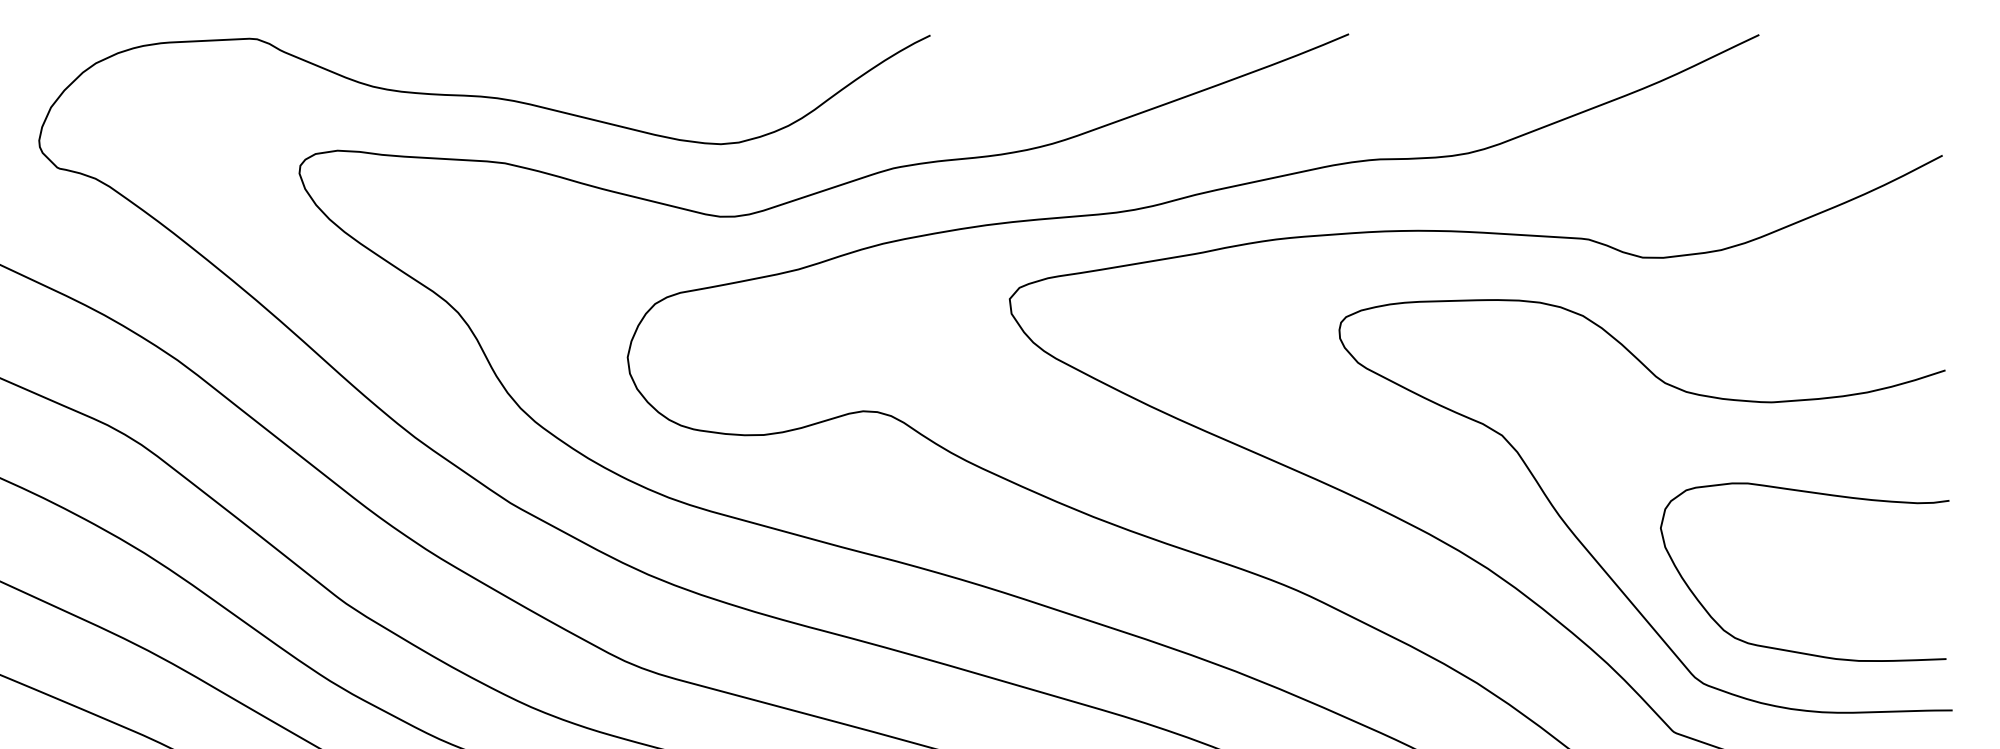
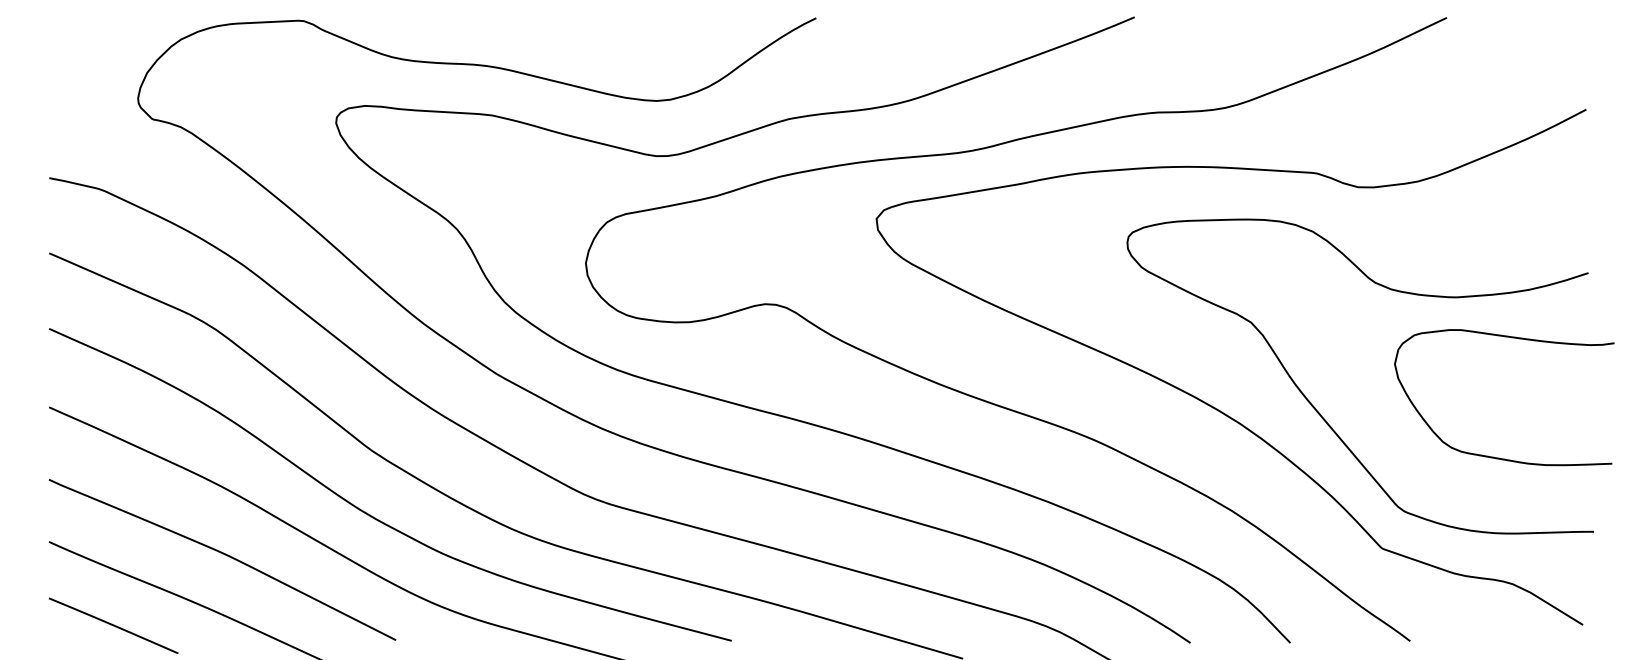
curve: (1813, 494) -> (1511, 338), moved

